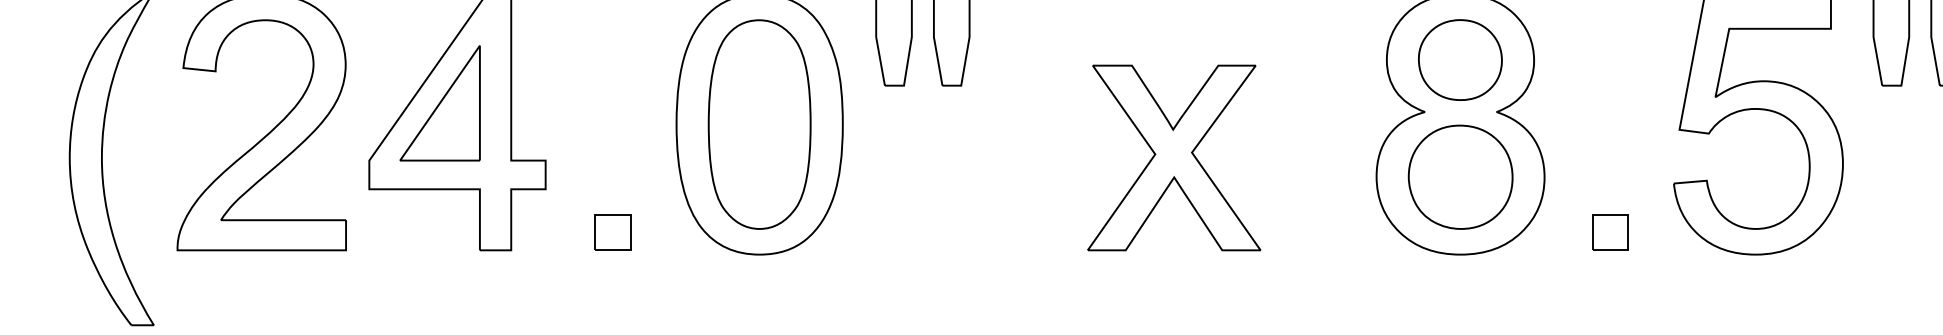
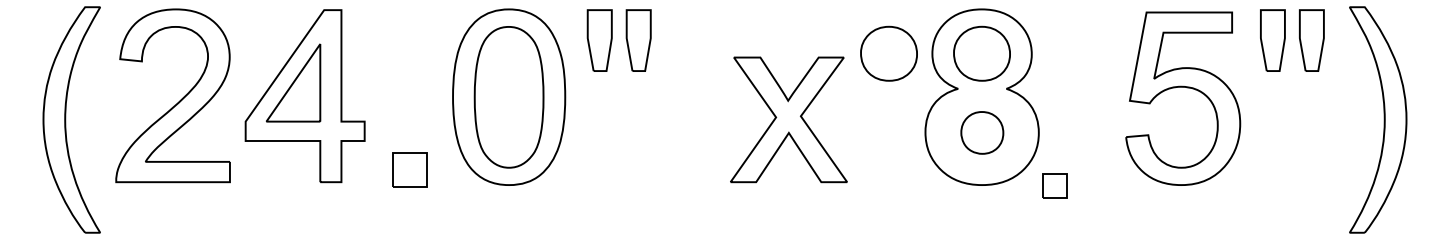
part: (1321, 59) -> (888, 53), added
part: (1461, 176) -> (982, 132), size x0.6
part: (612, 231) -> (409, 169), size x1.4
part: (1609, 231) -> (1054, 185), moved

